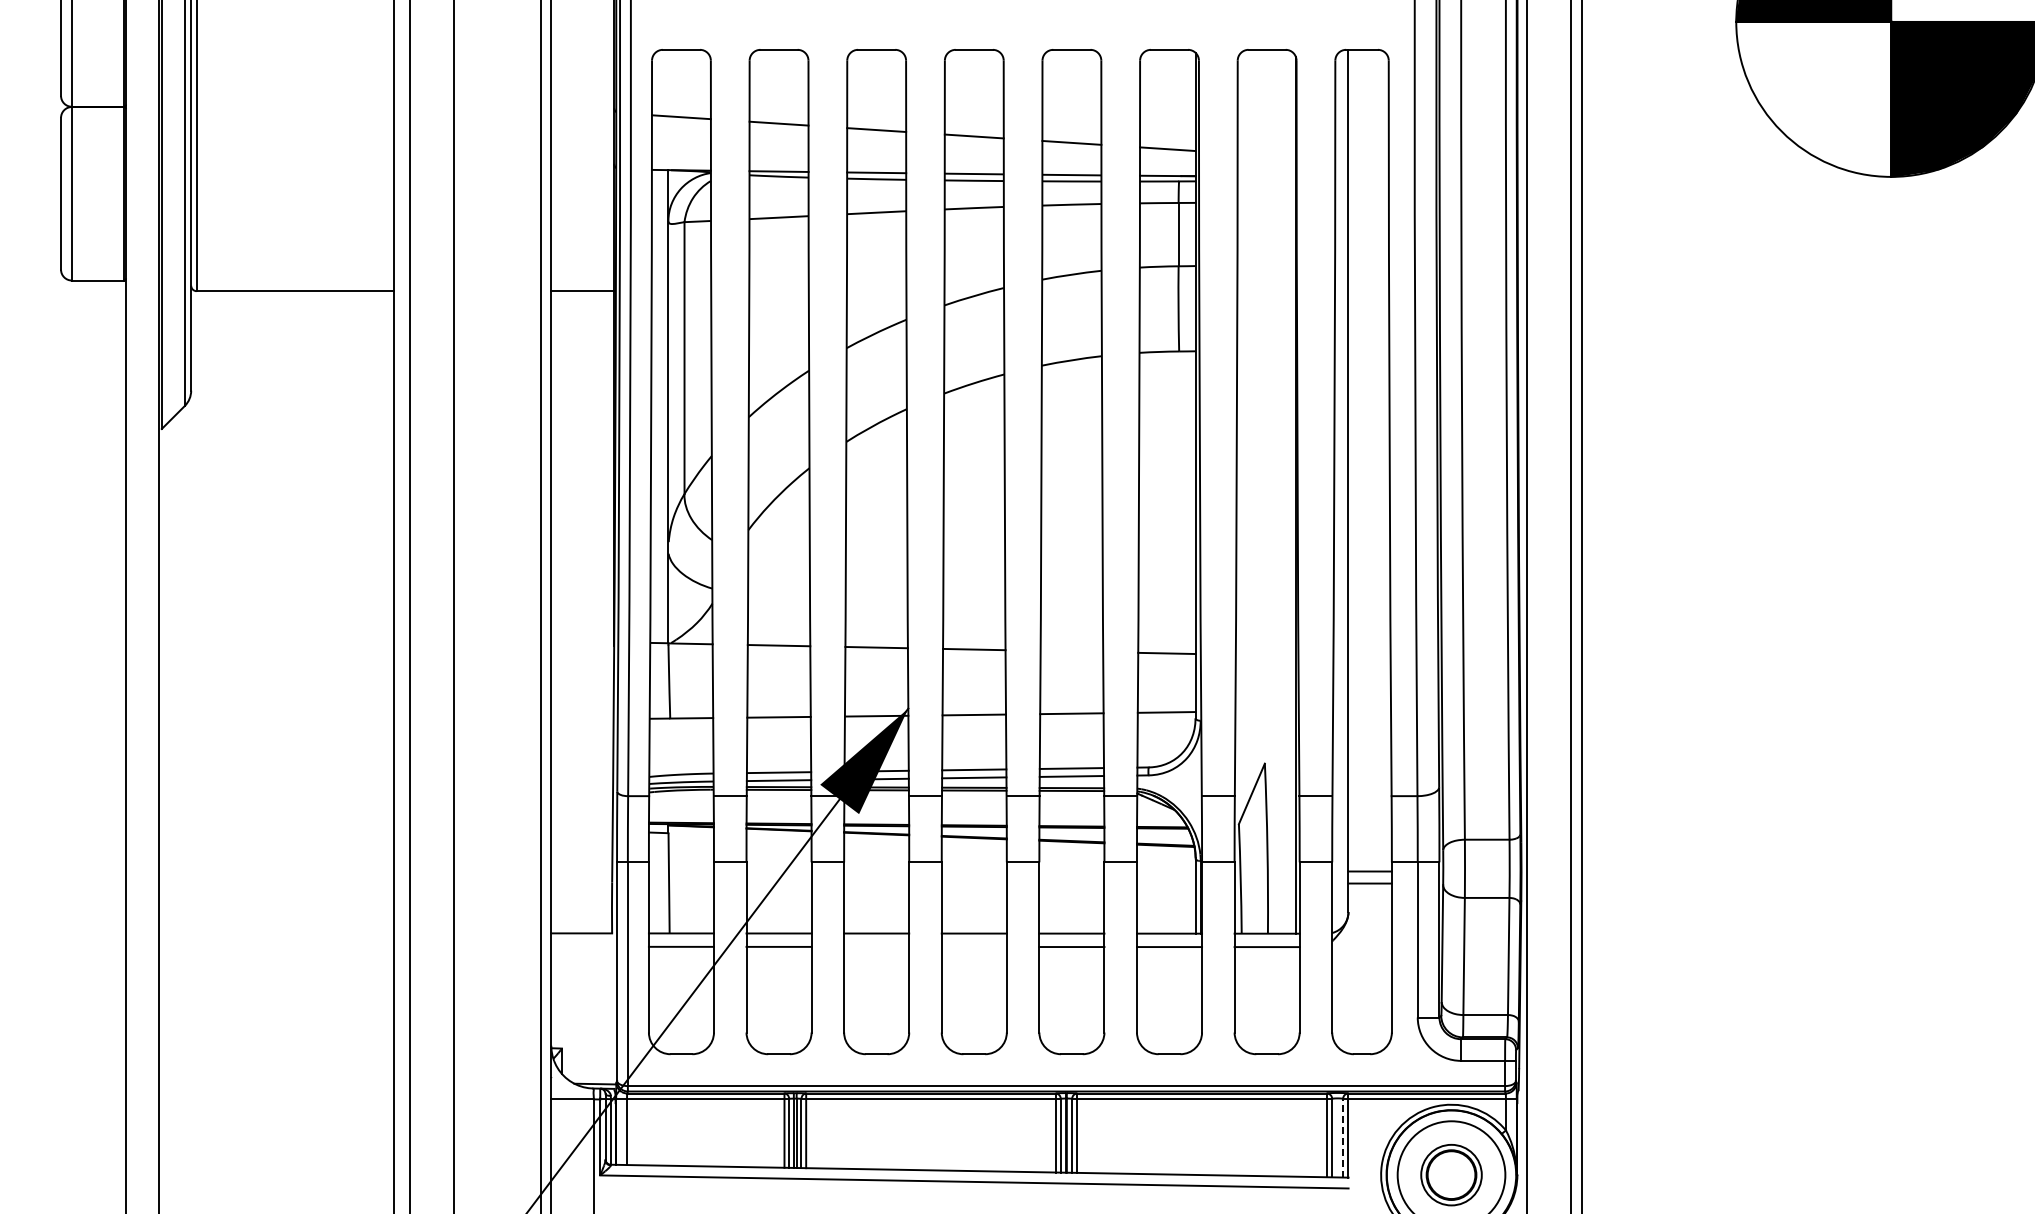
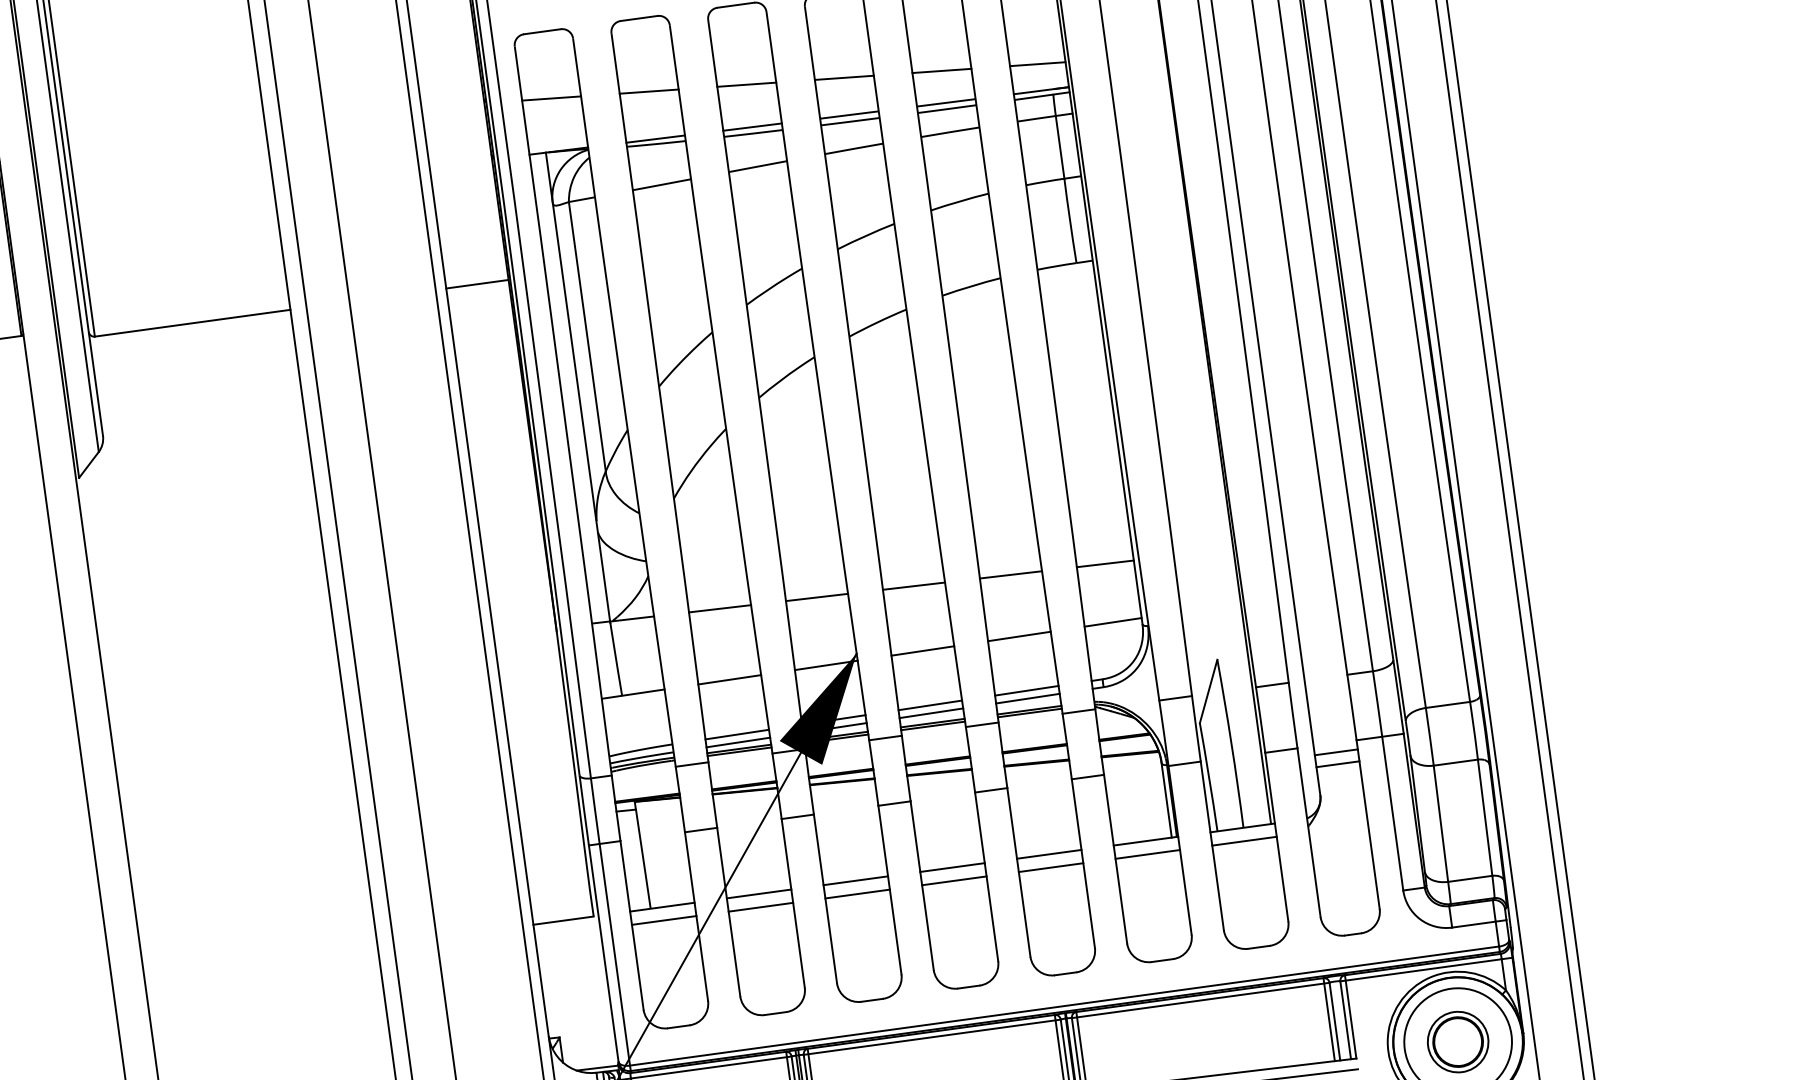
line: (1071, 651) -> (1010, 574), added
line: (876, 946) -> (857, 893), added
line: (973, 946) -> (953, 880), added
line: (1343, 1137) -> (1346, 1019), dashed -> solid

